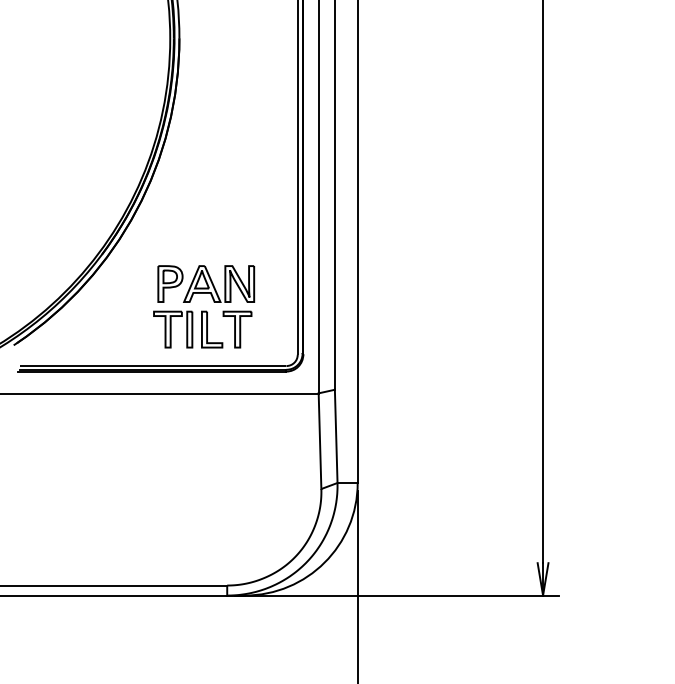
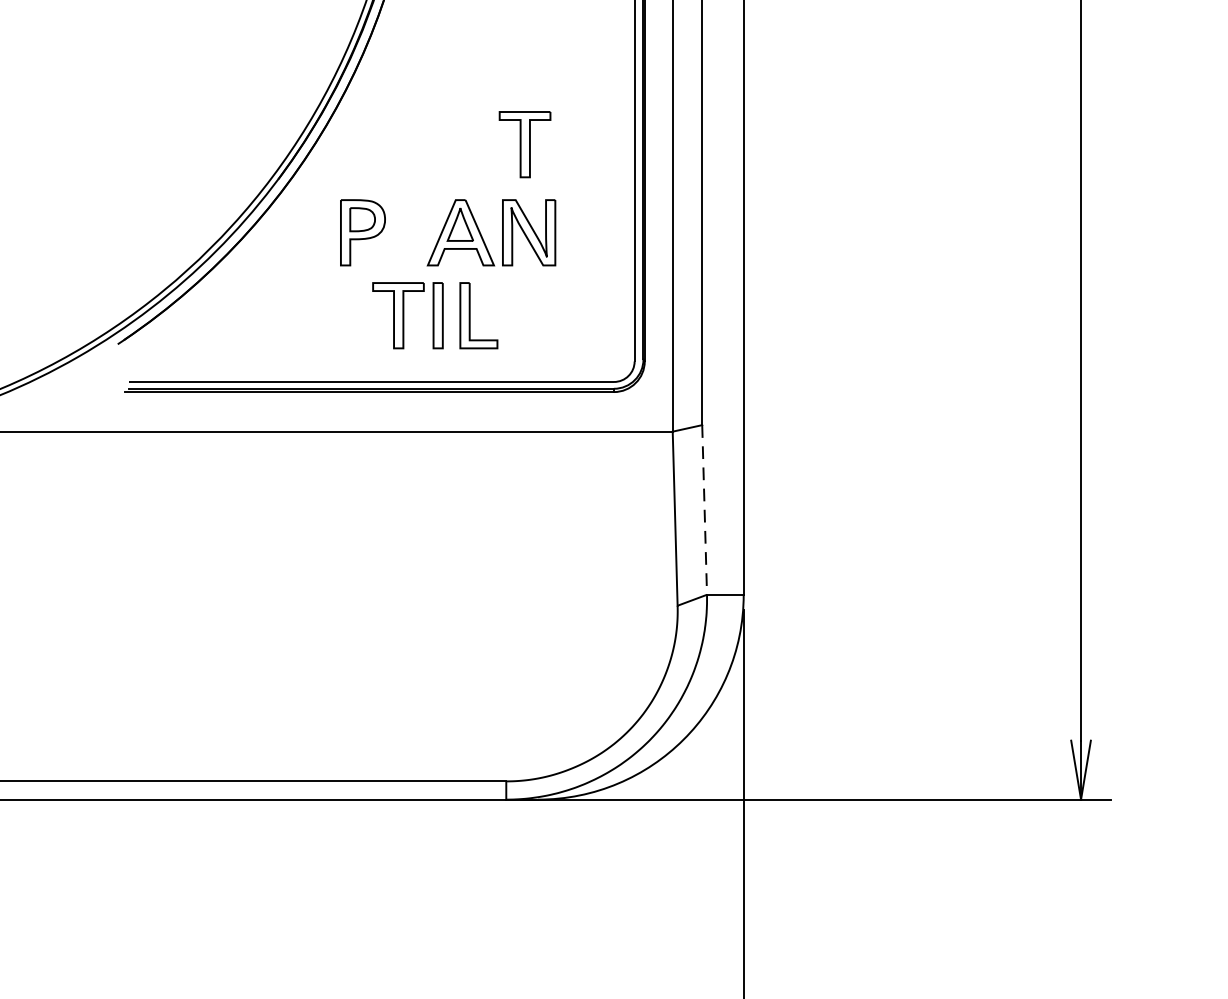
part: (170, 283) -> (363, 231), moved
part: (237, 329) -> (524, 144), moved
line: (336, 436) -> (705, 510), solid -> dashed

